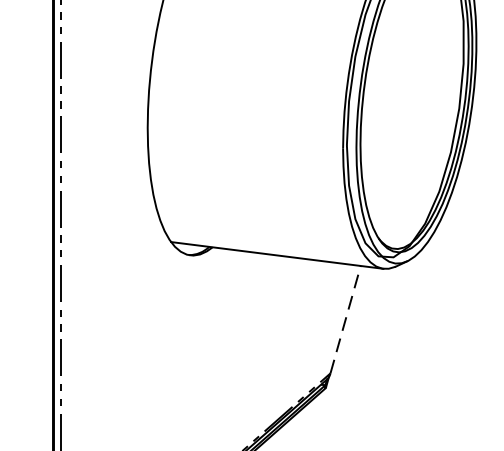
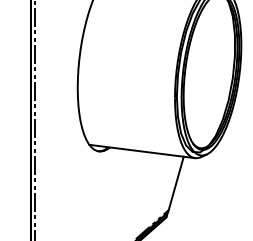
line: (346, 319) -> (176, 183), dashed -> solid

